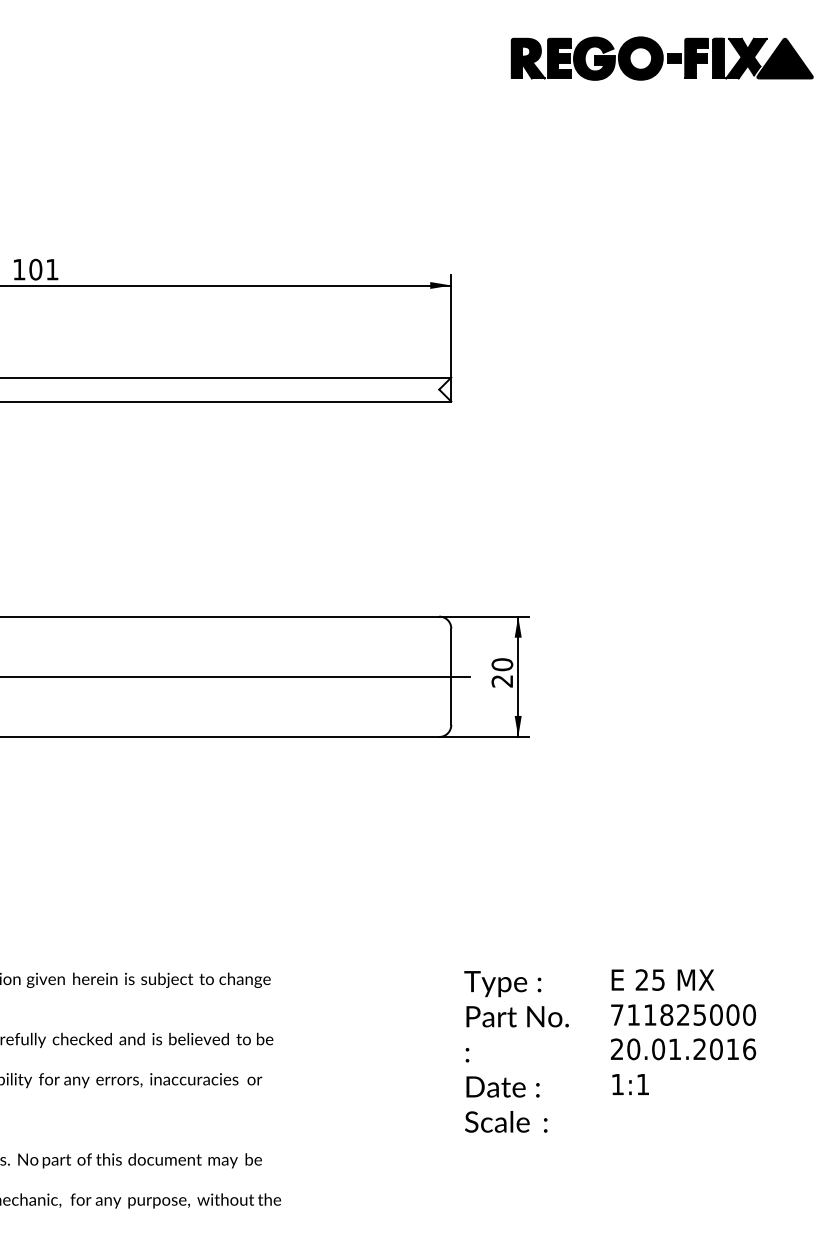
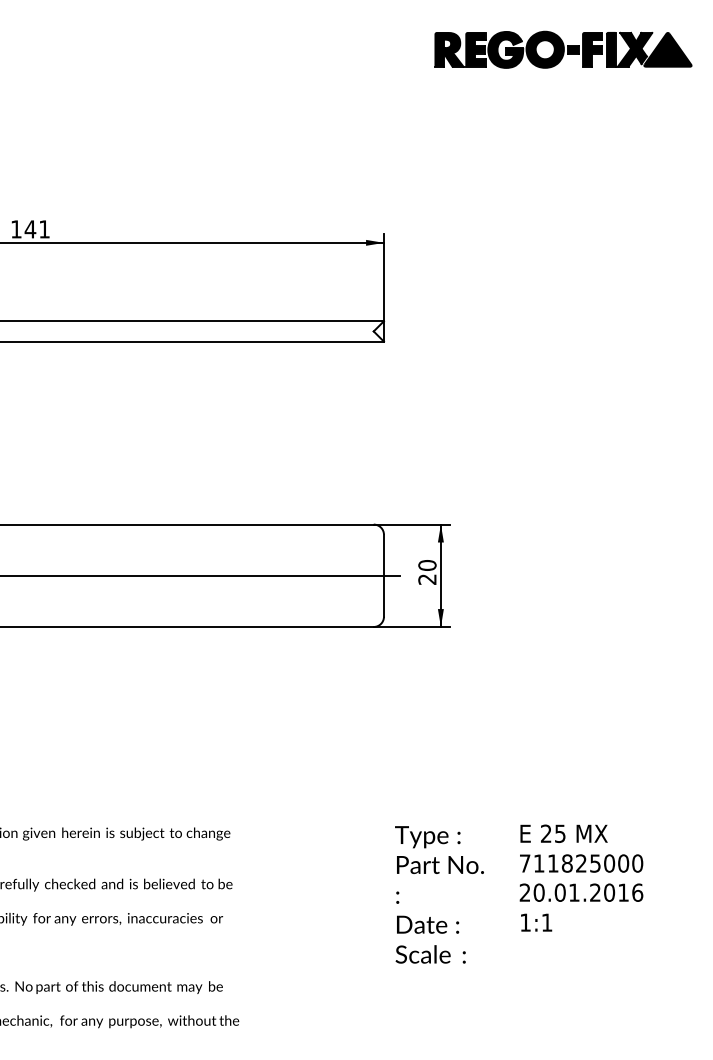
text: (35, 269) -> (30, 229), 101 -> 141

